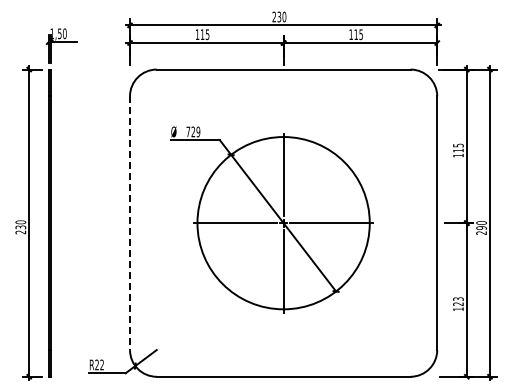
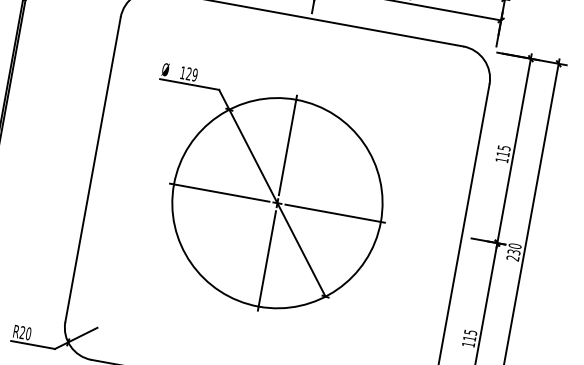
text: (188, 131) -> (183, 72), 729 -> 129
line: (130, 223) -> (93, 170), dashed -> solid
text: (481, 227) -> (514, 251), 290 -> 230
text: (458, 301) -> (470, 335), 123 -> 115
text: (102, 364) -> (29, 333), R22 -> R20

